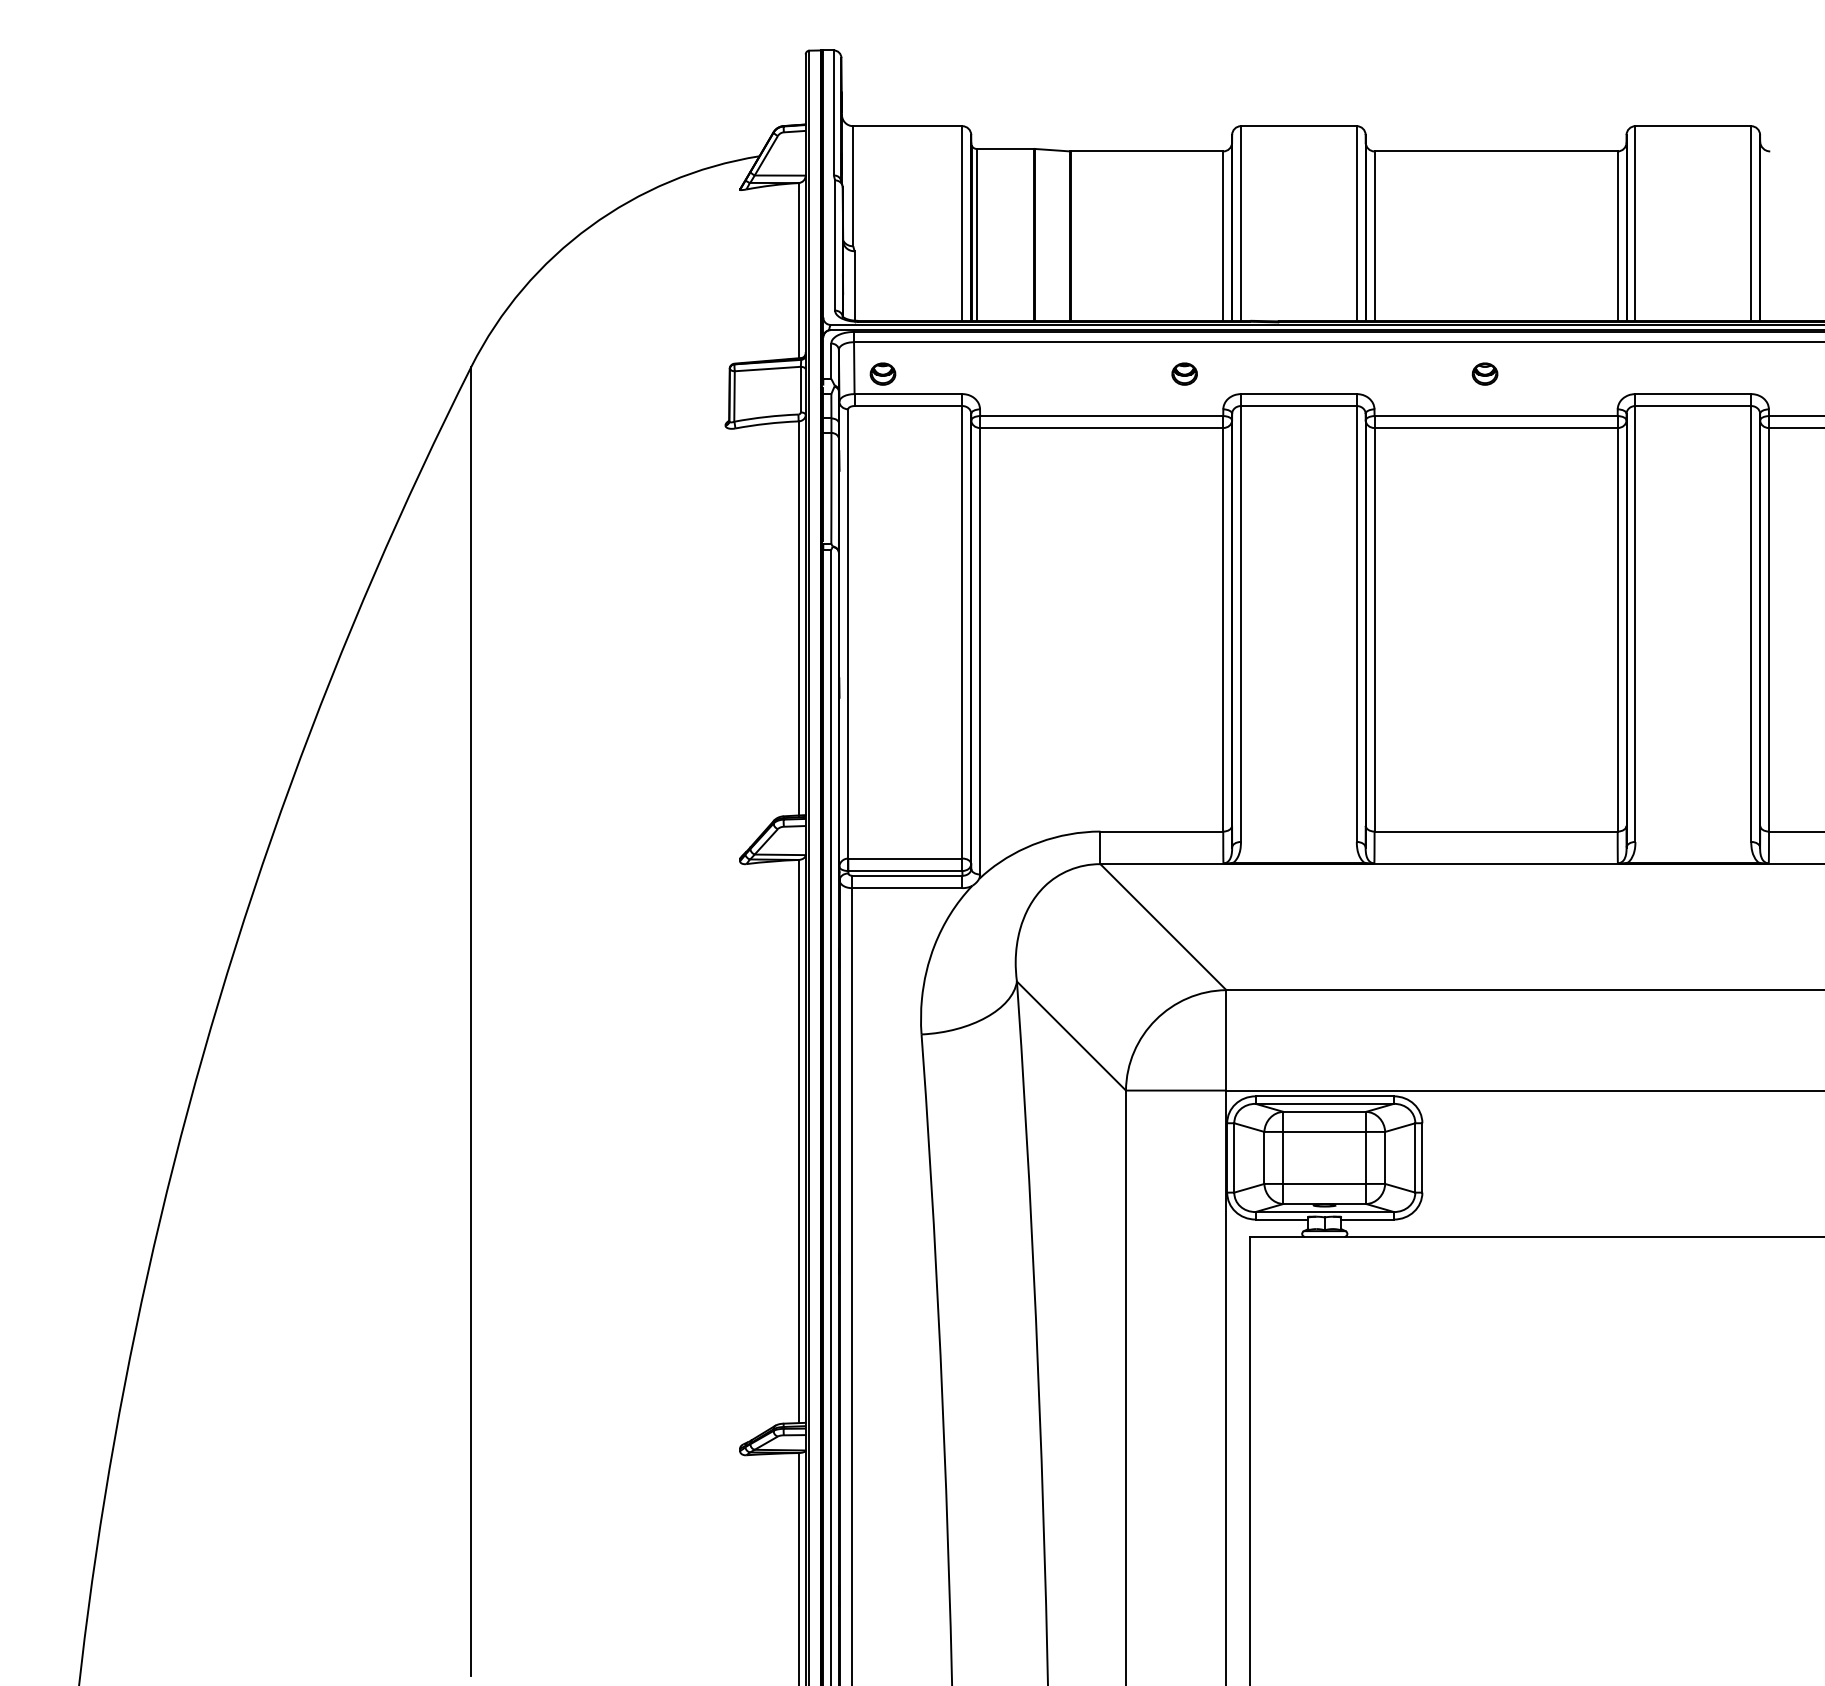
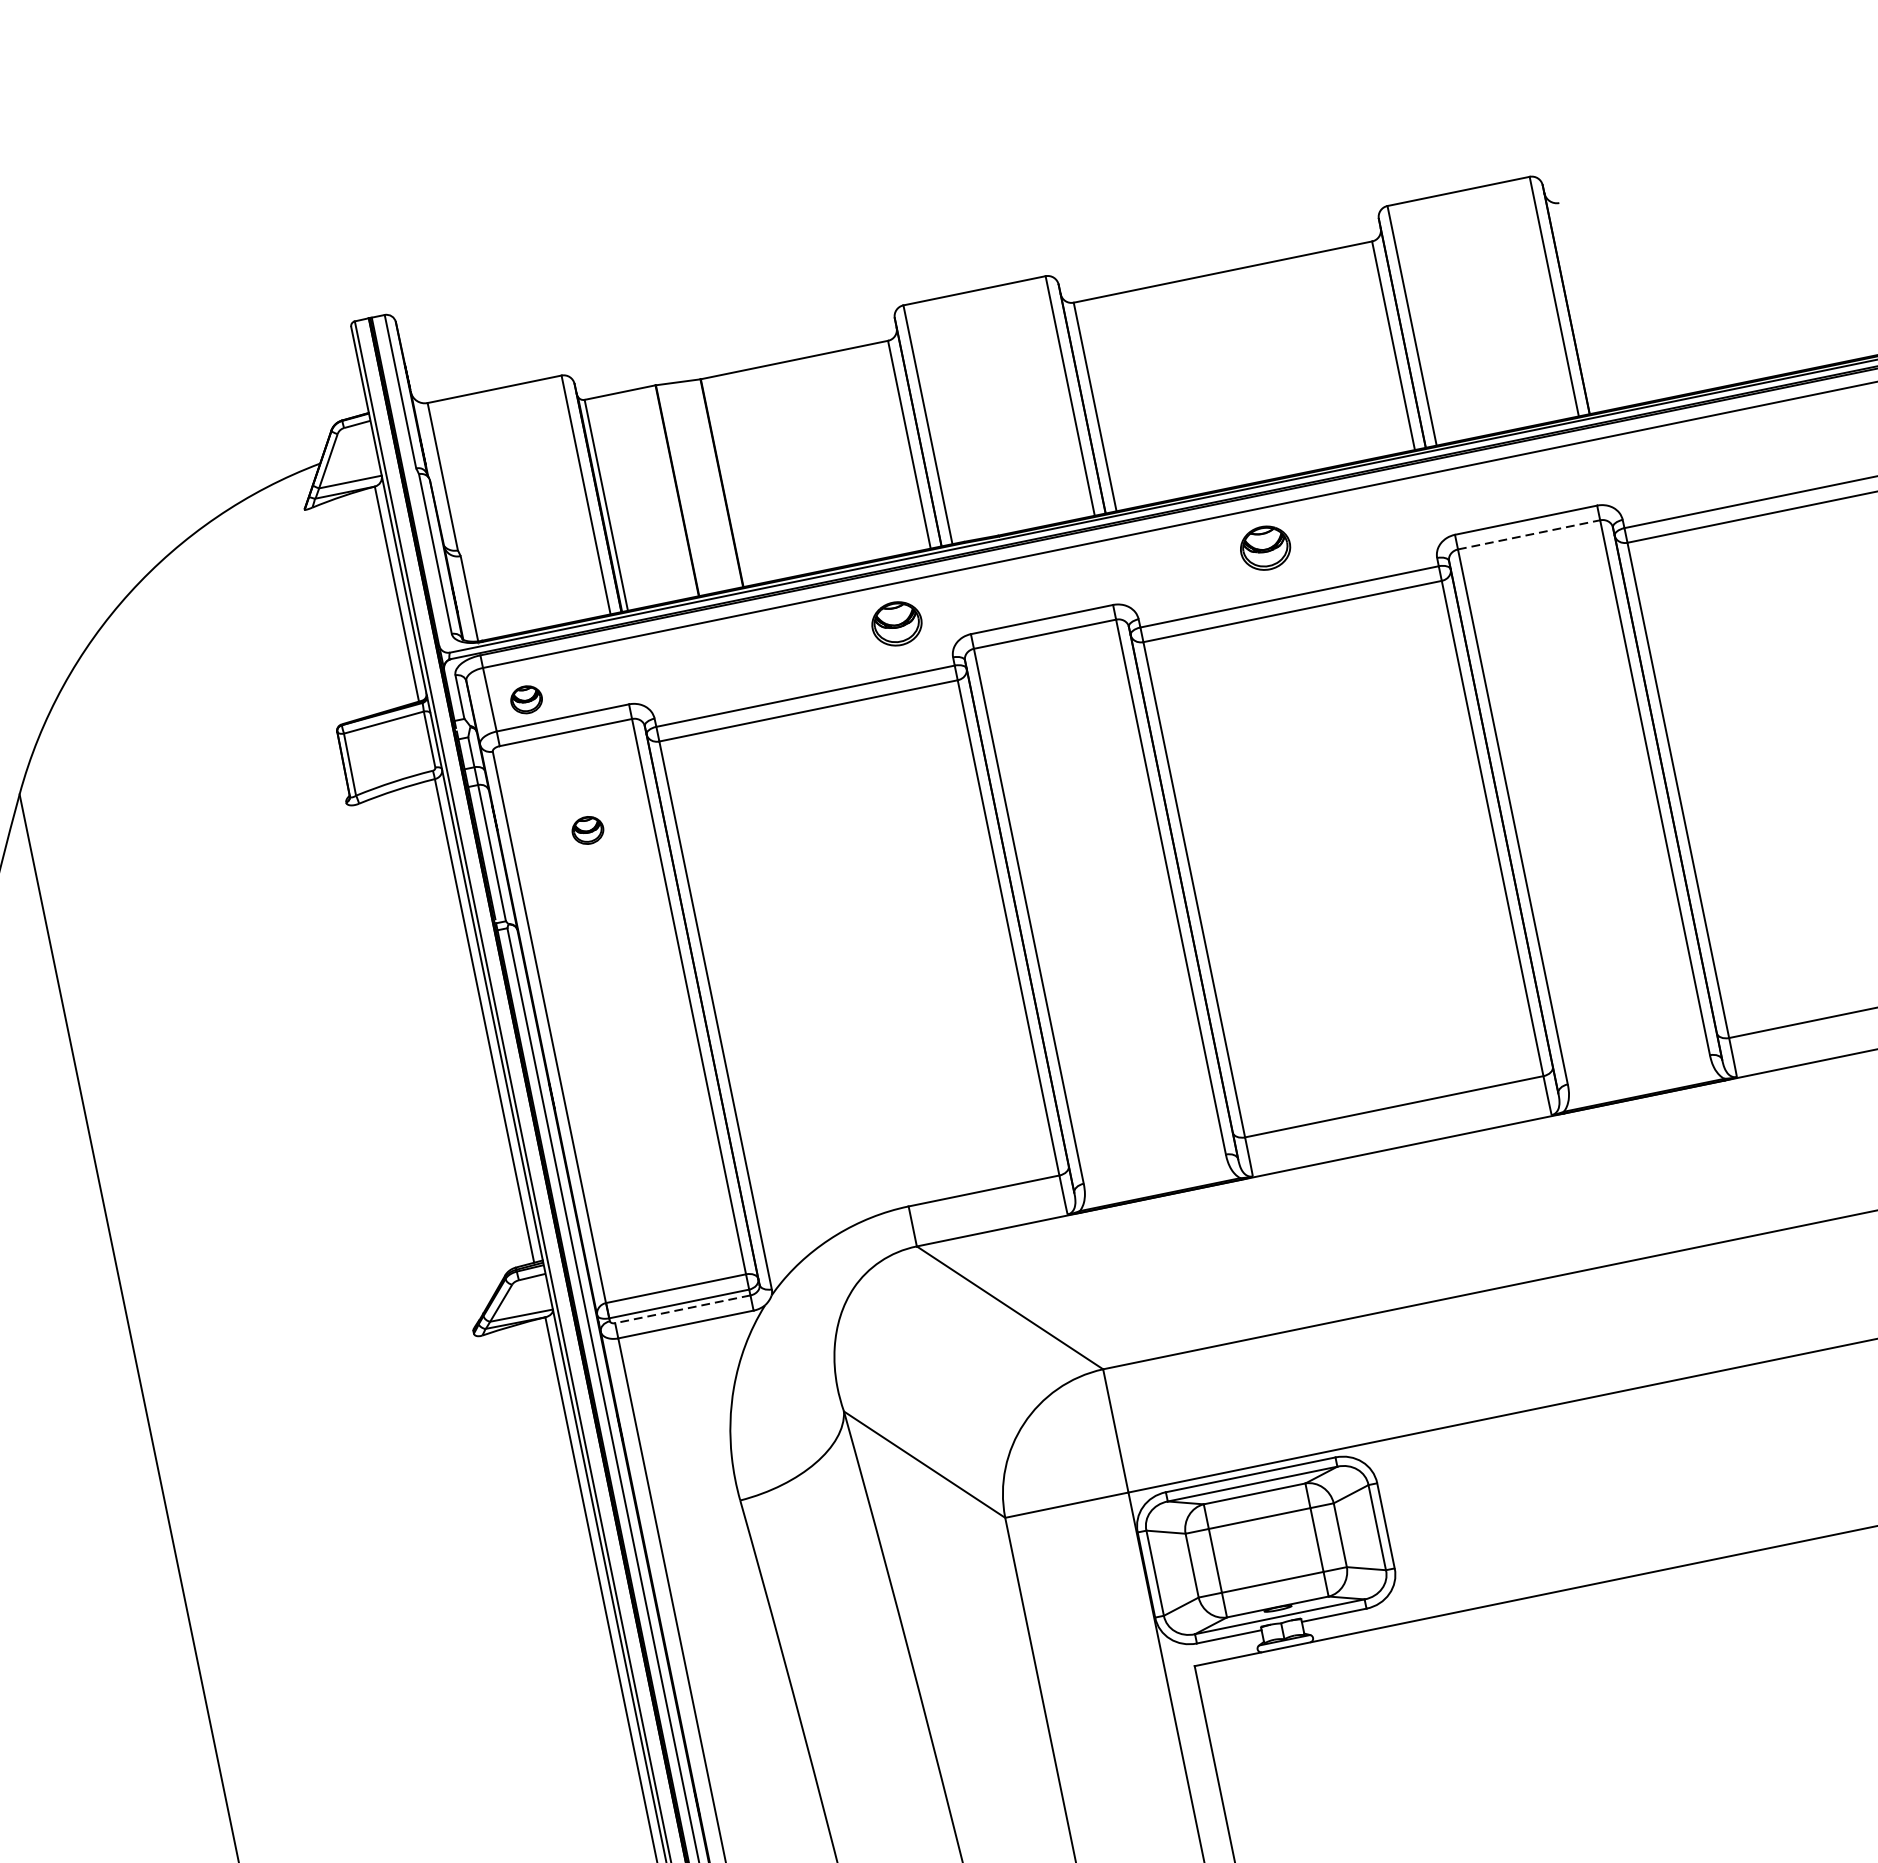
part: (1184, 373) -> (896, 623), size x1.6
part: (1484, 373) -> (1264, 547), size x1.6
line: (1693, 406) -> (1529, 535), solid -> dashed
part: (909, 485) -> (587, 829), added
line: (906, 875) -> (681, 1309), solid -> dashed

